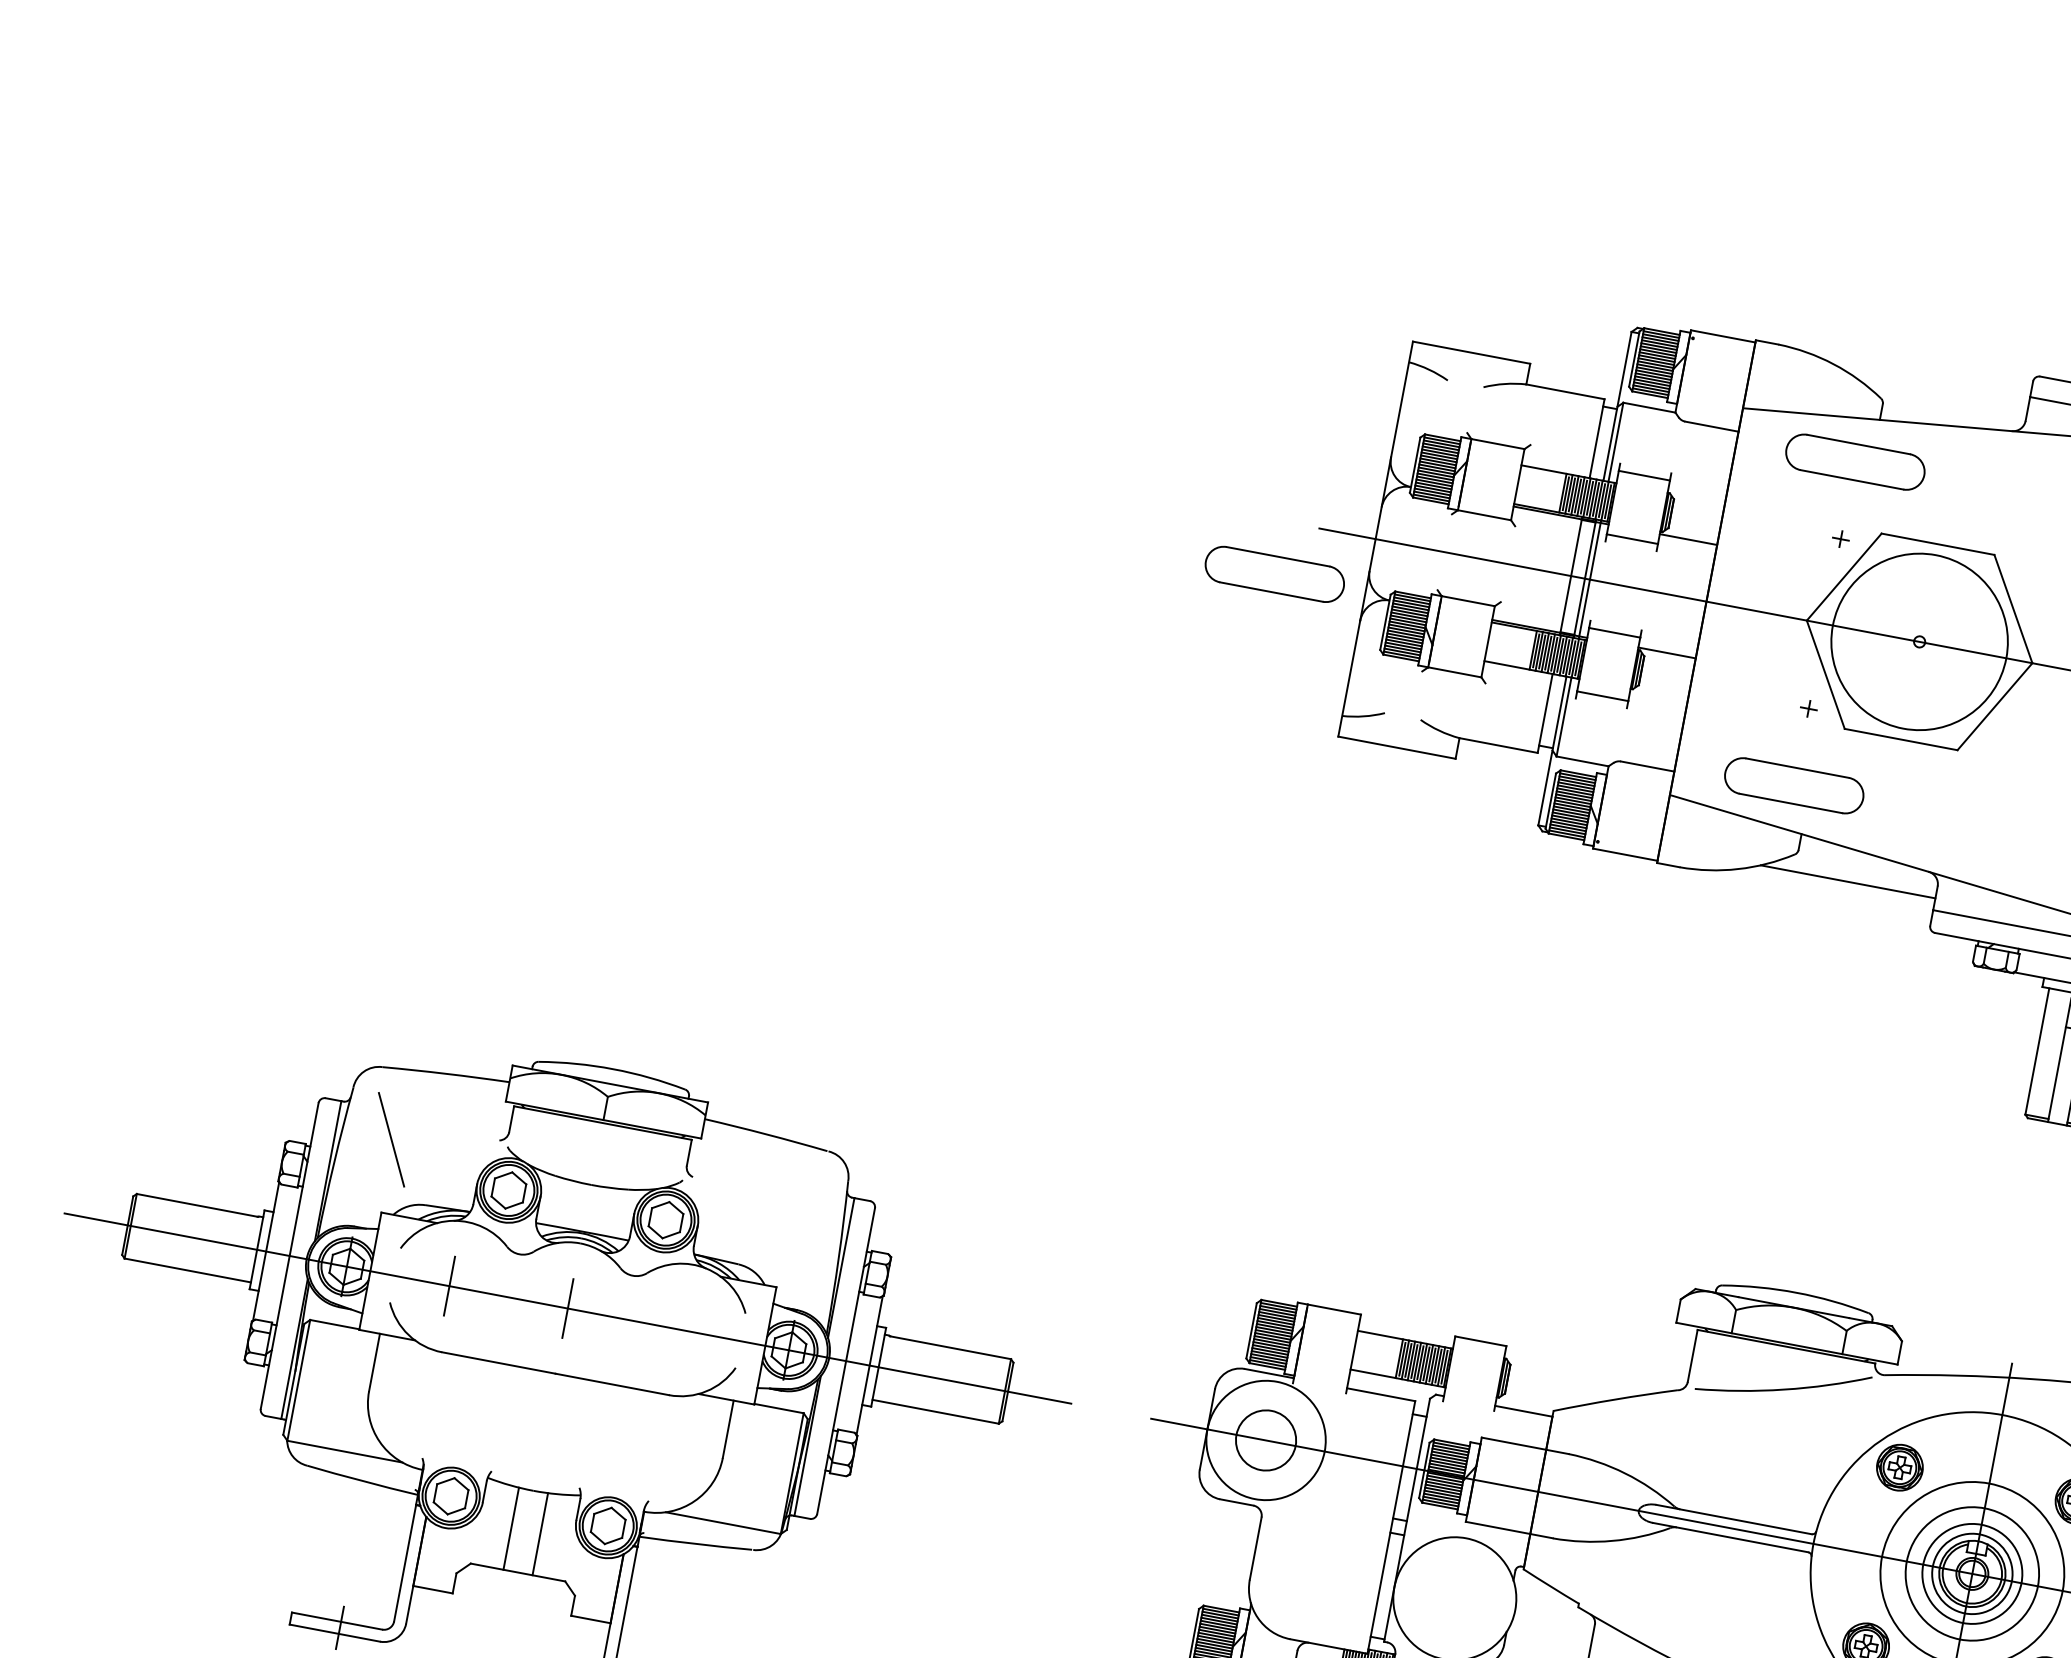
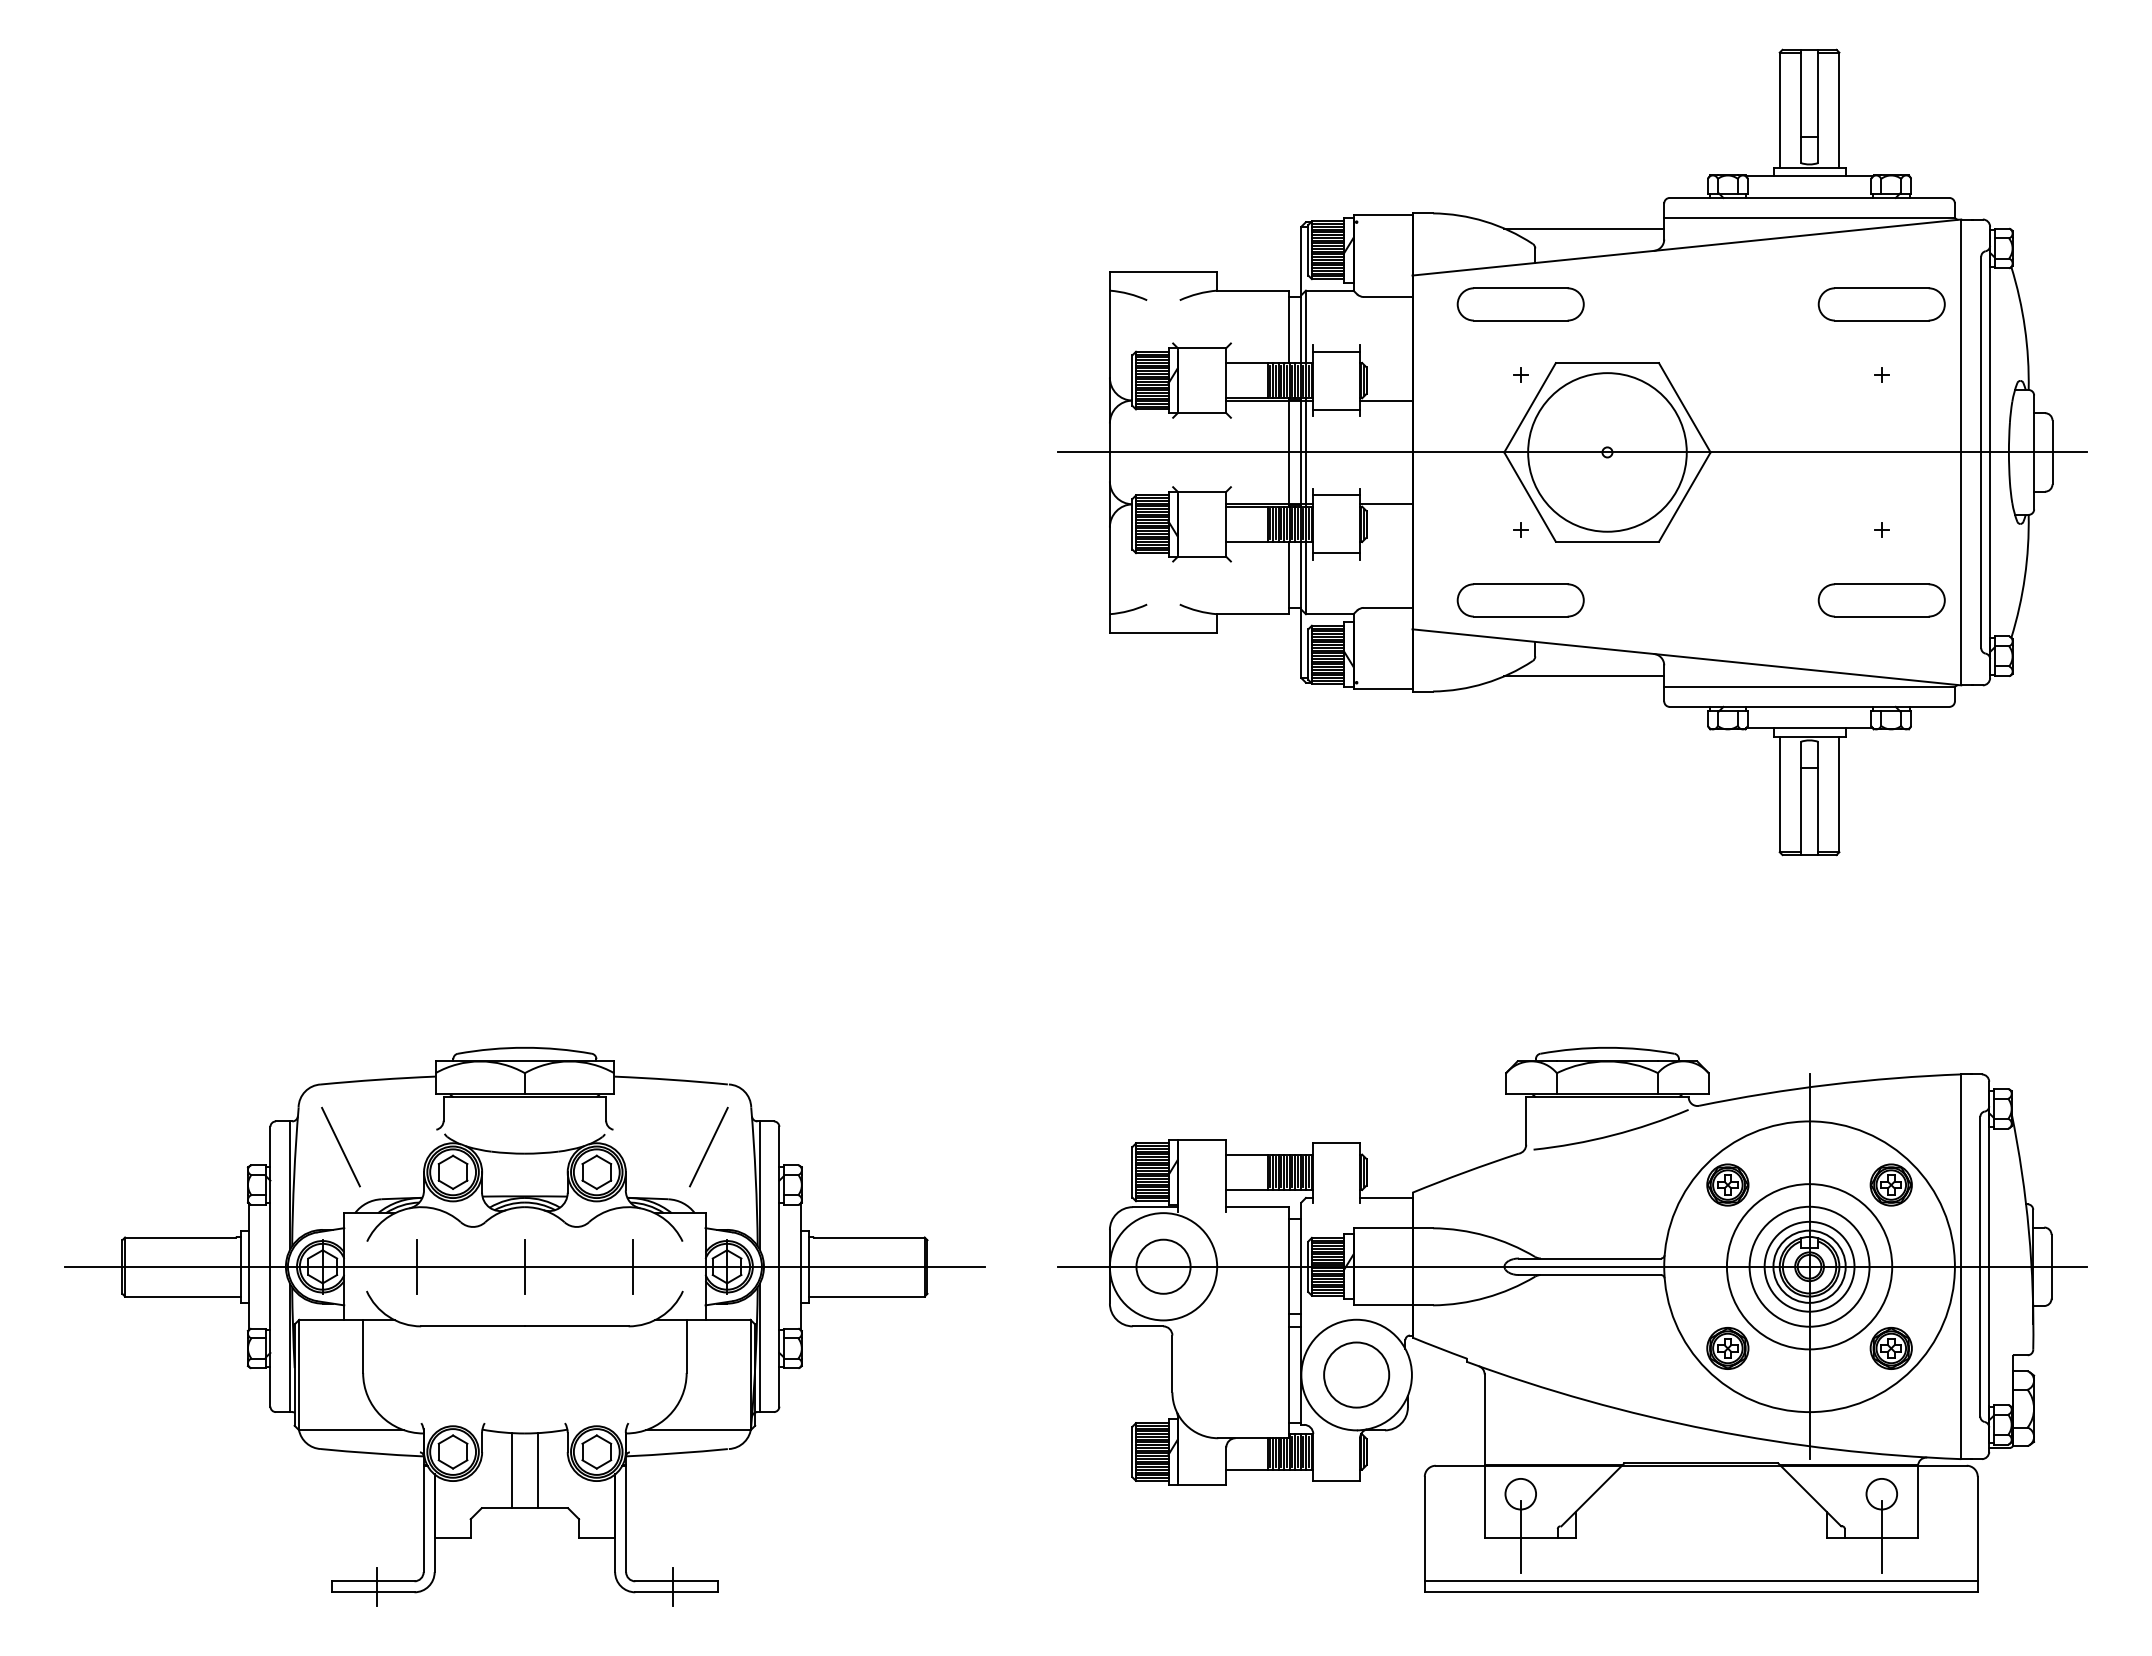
line: (1940, 392) -> (1584, 228), added
part: (1274, 574) -> (1026, 500), removed
line: (793, 1214) -> (708, 1146), added
line: (686, 1330) -> (633, 1266), added
circle: (1454, 1598) -> (1356, 1374), added

